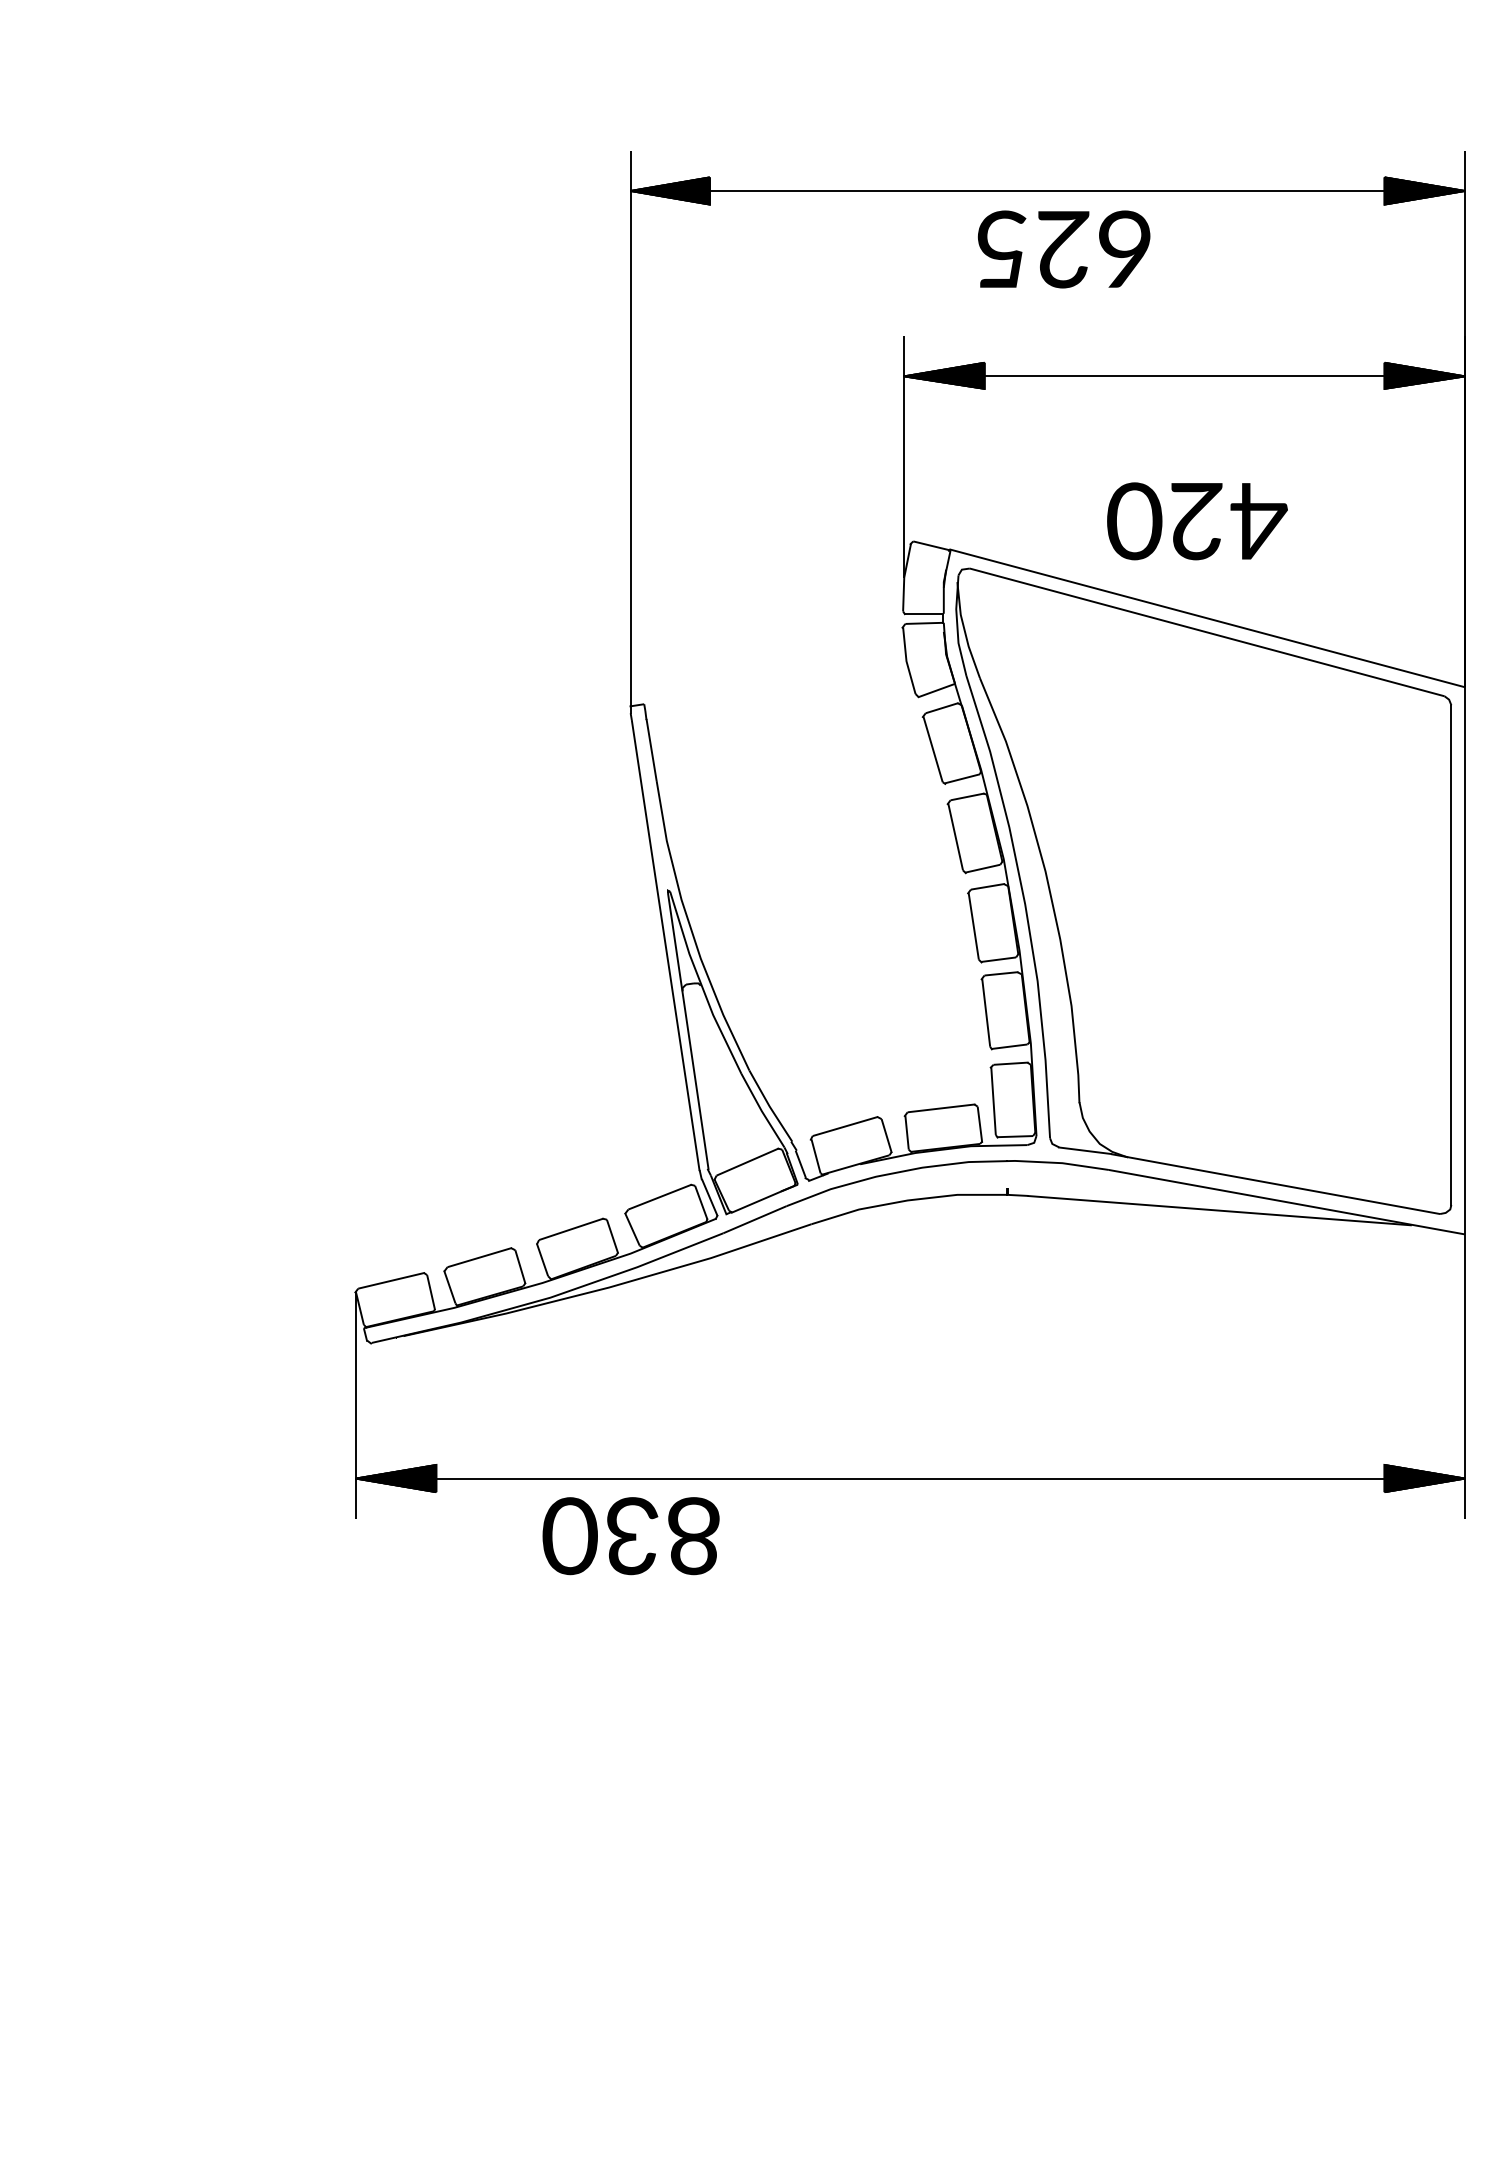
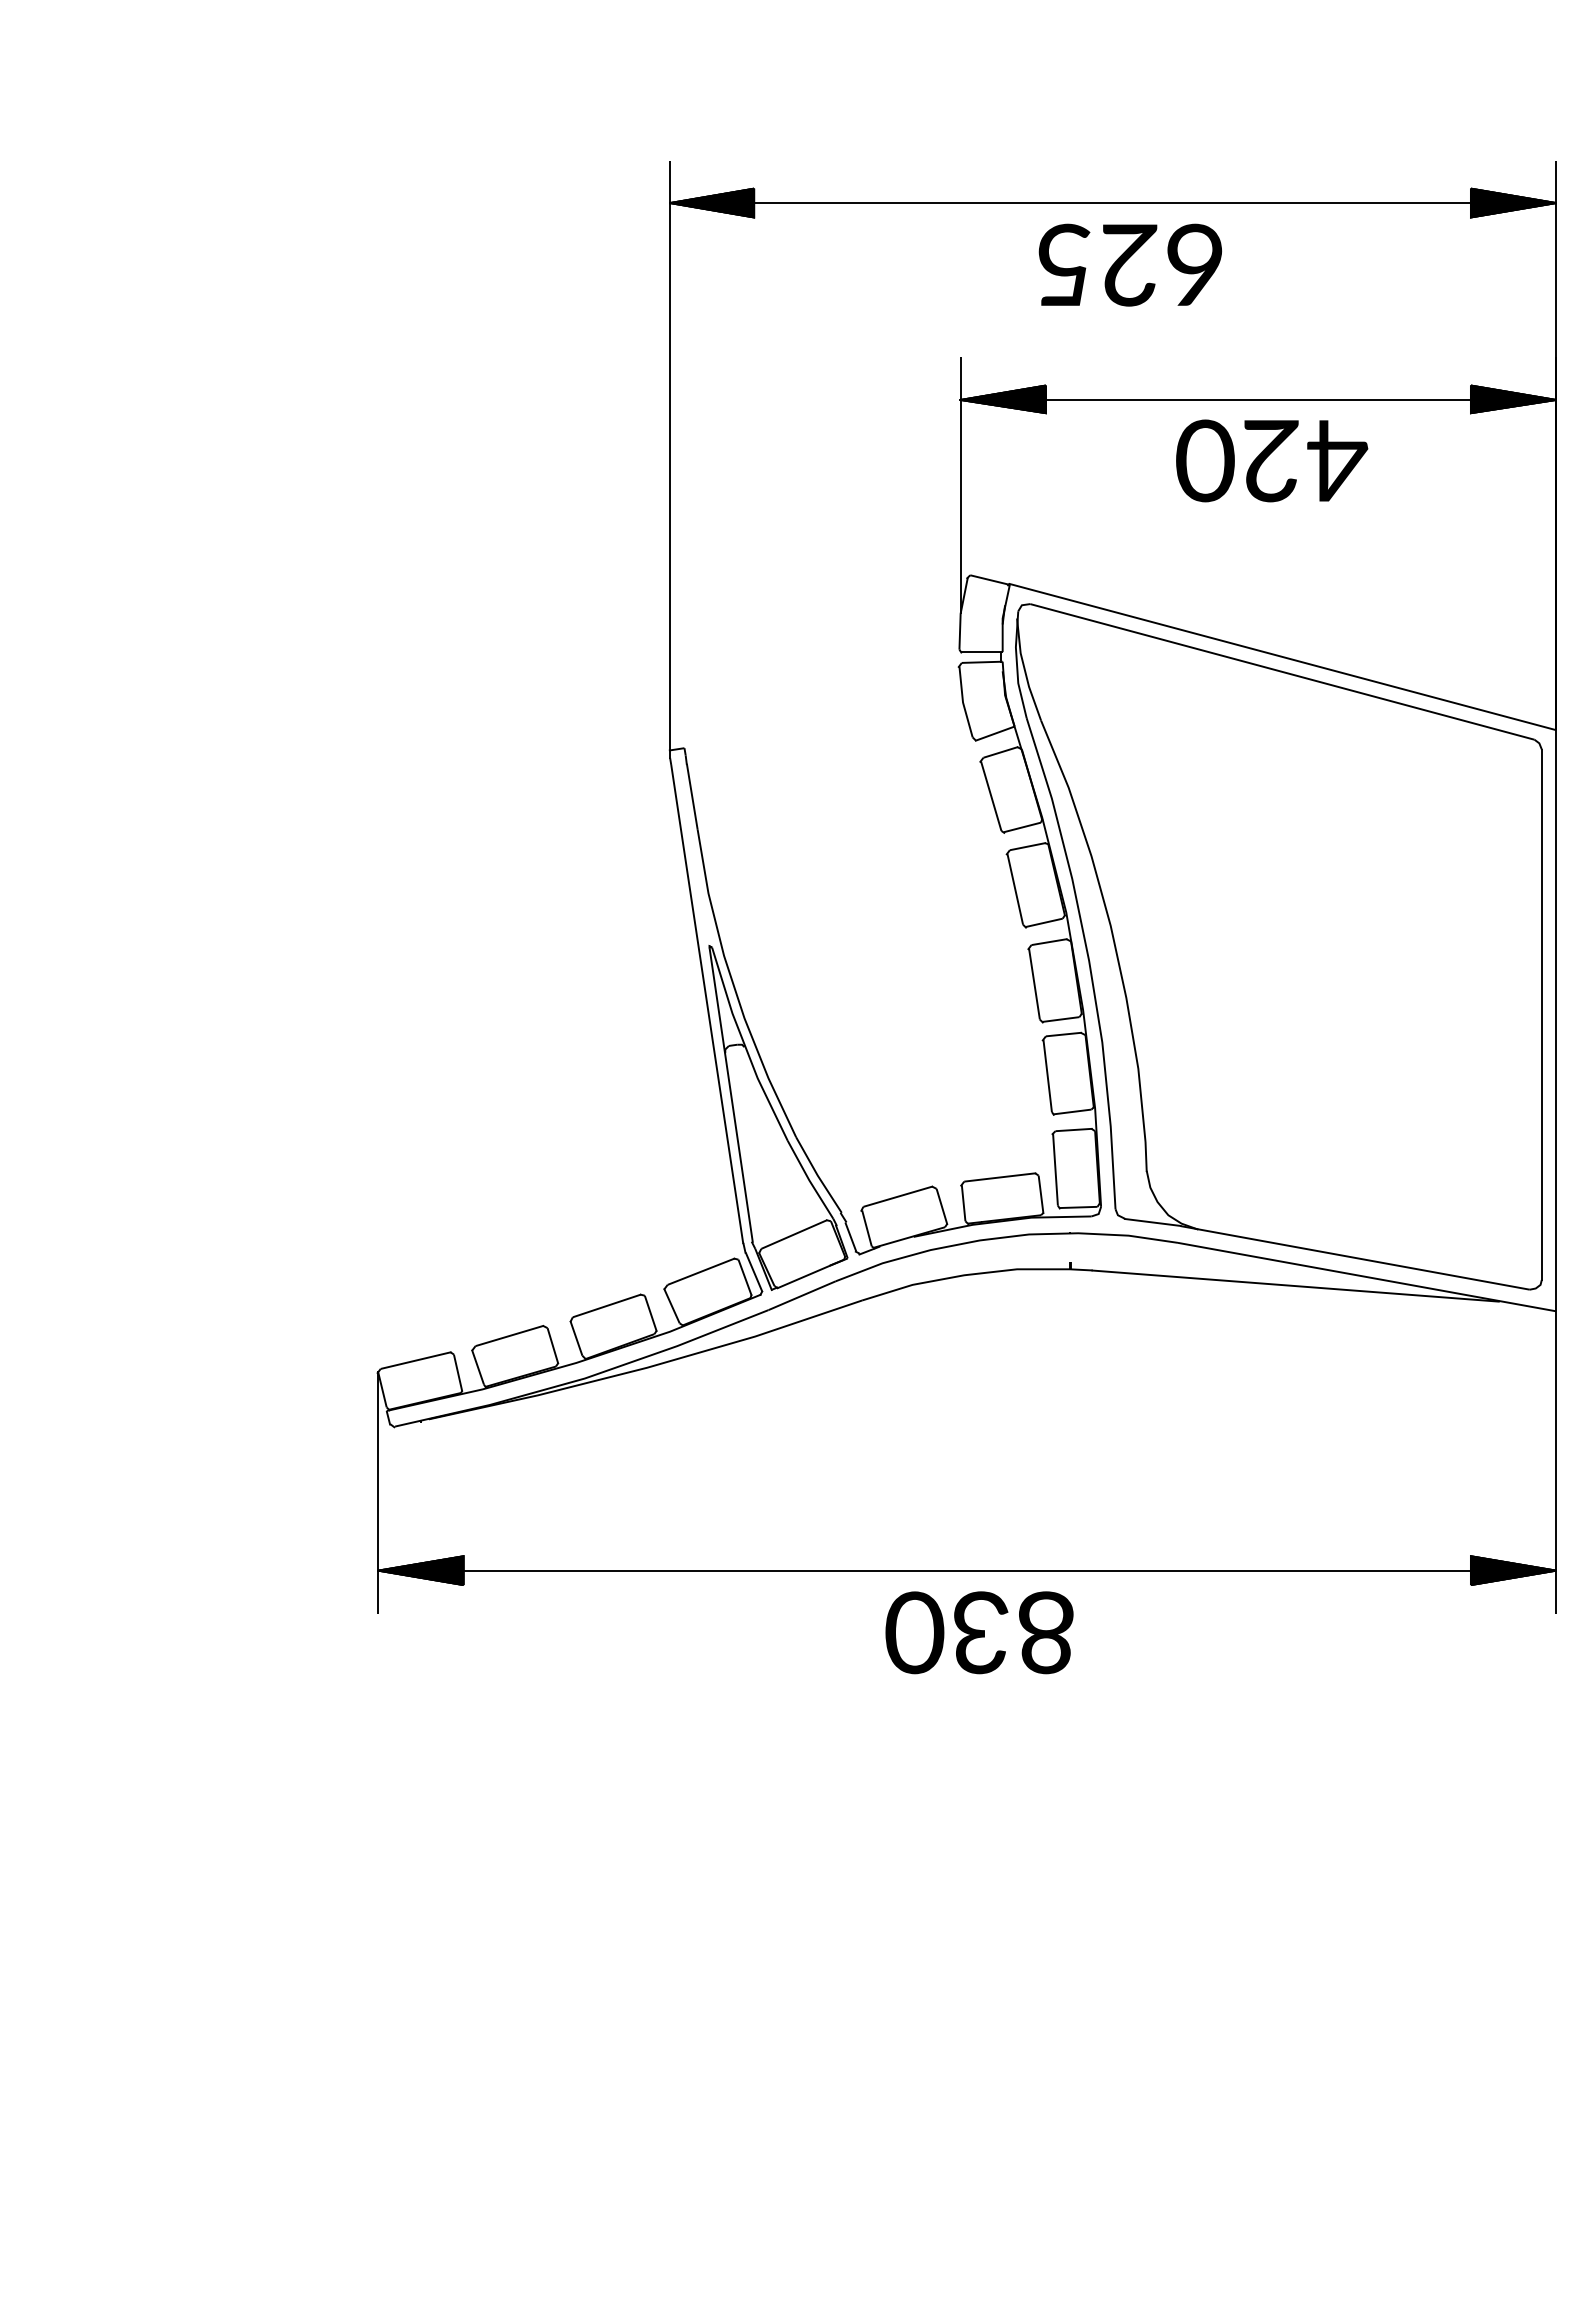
text: (1197, 520) -> (1272, 460), moved
text: (631, 1535) -> (979, 1632), moved

